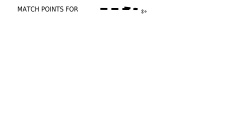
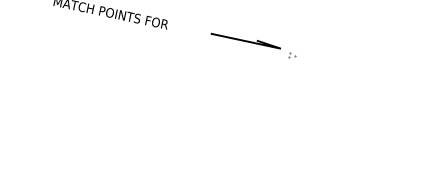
line: (126, 9) -> (260, 45), dashed -> solid

